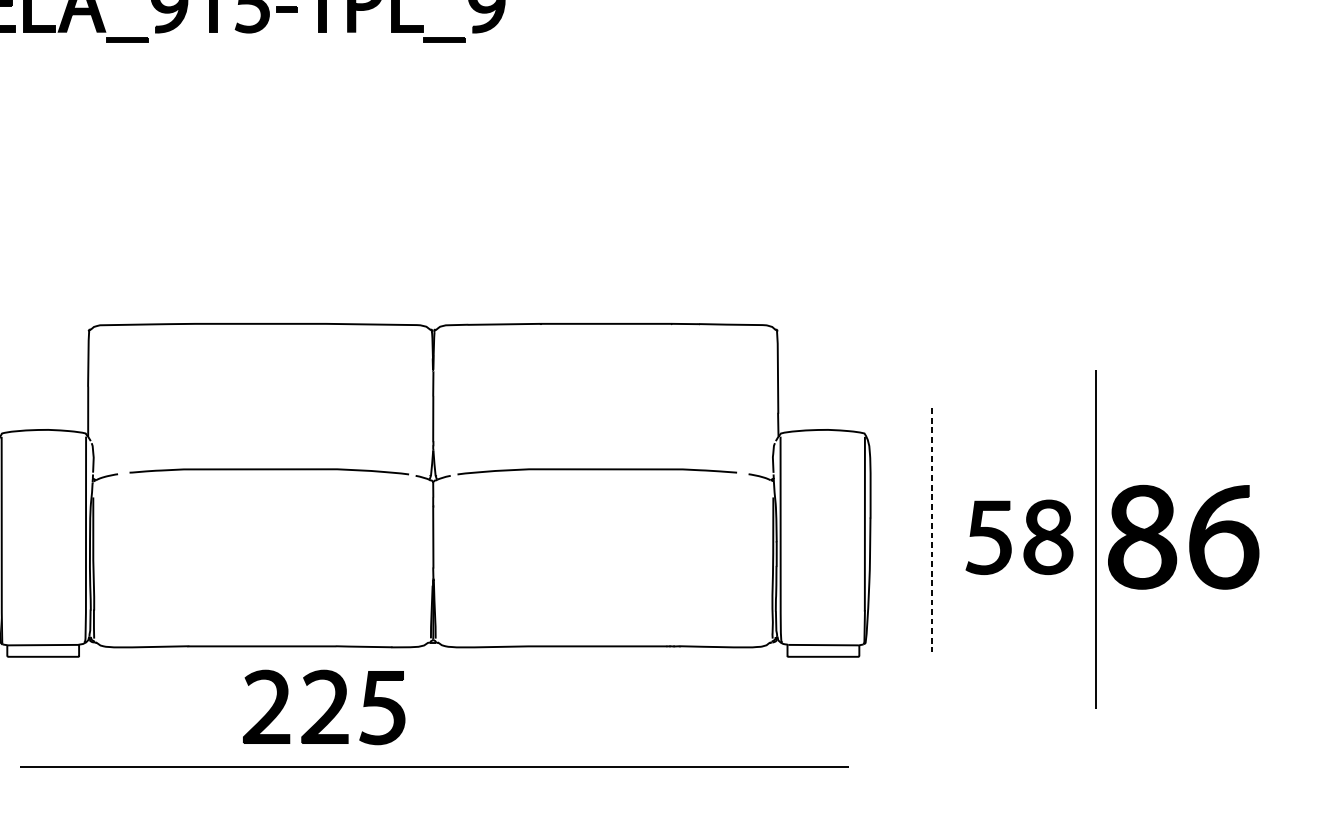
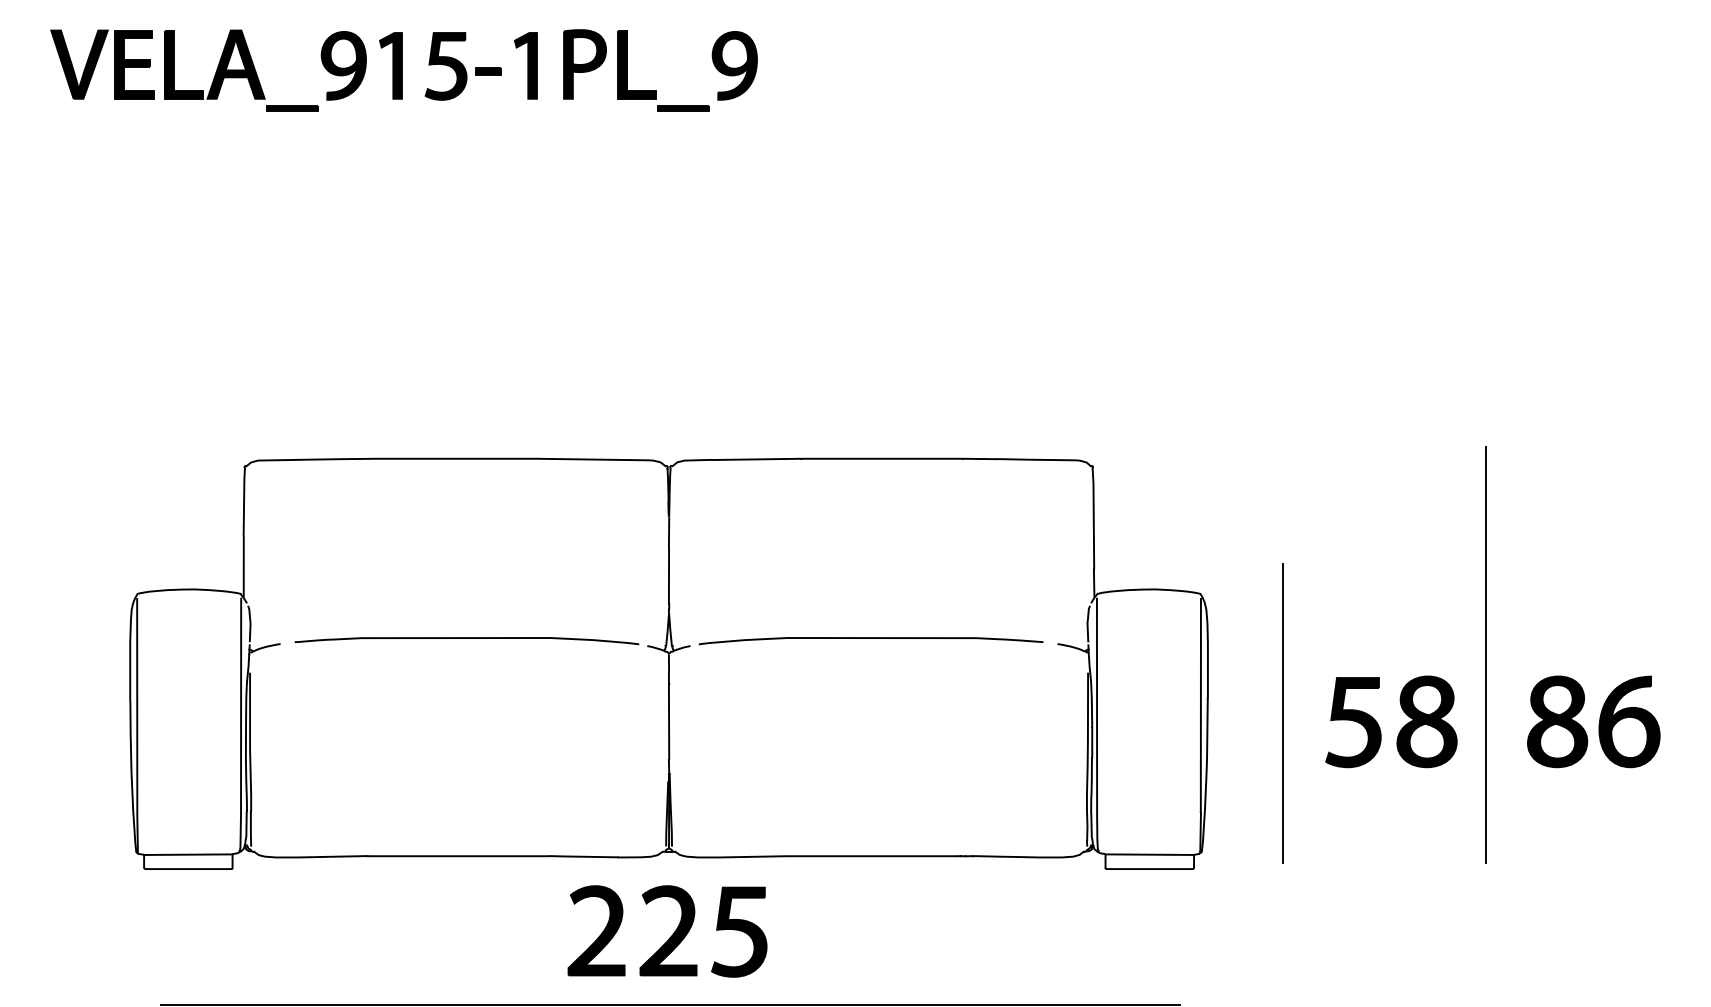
line: (931, 530) -> (1283, 713), dashed -> solid
part: (1183, 537) -> (1593, 721), size x0.71
line: (1095, 539) -> (1485, 654), moved
part: (324, 707) -> (667, 931), moved

